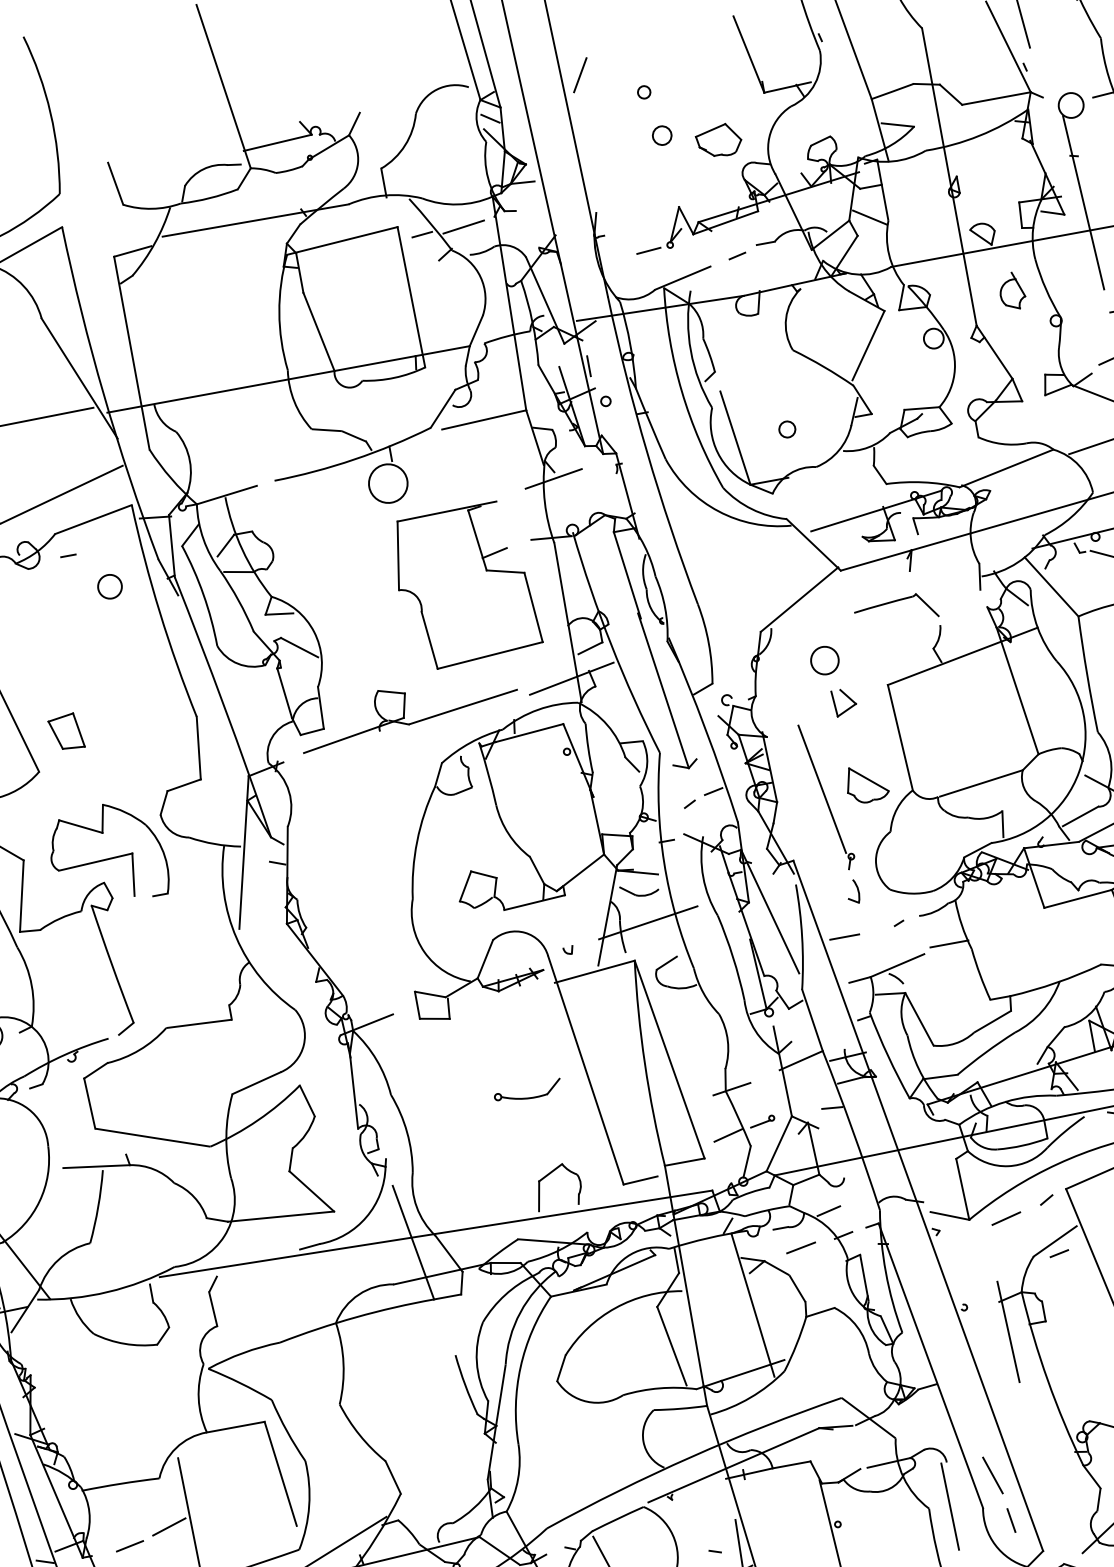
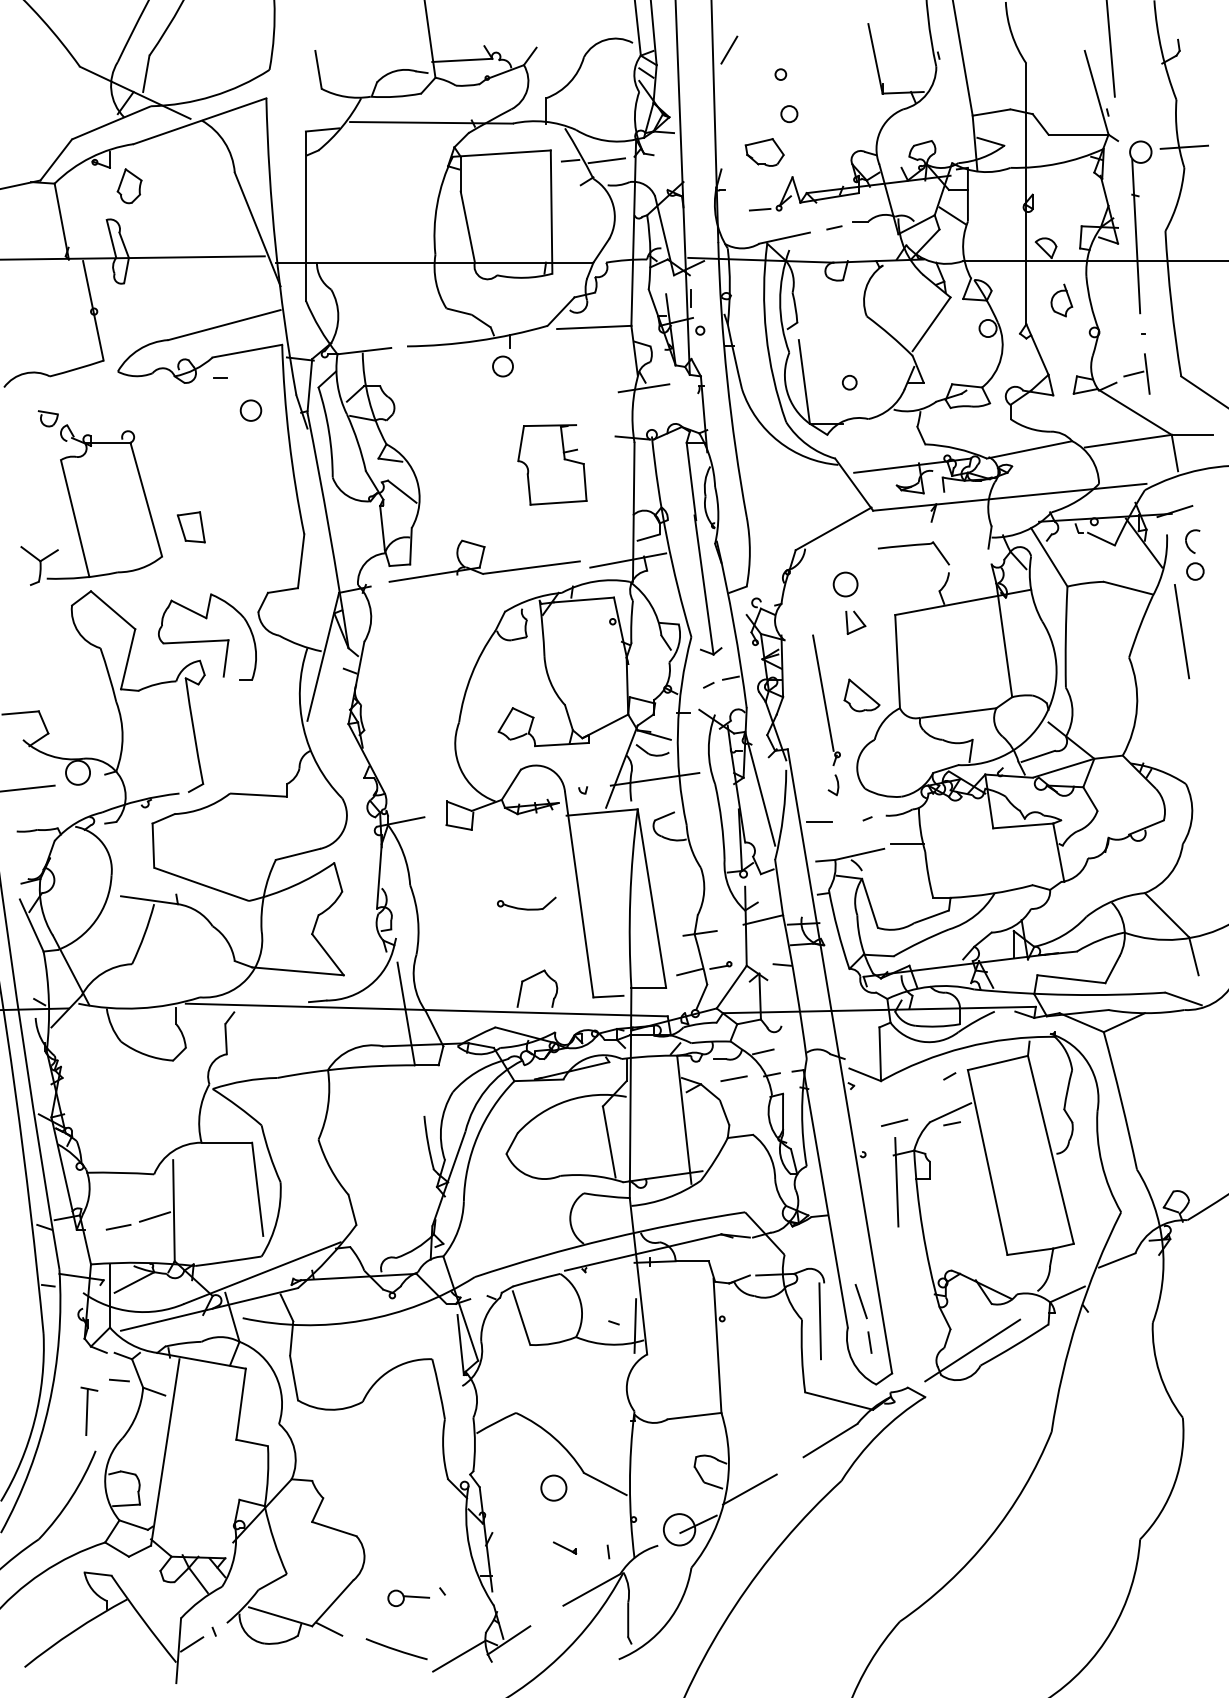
part: (718, 141) -> (764, 152), moved
circle: (387, 483) -> (502, 366), size x0.6
part: (465, 585) -> (552, 464), size x0.6
line: (1006, 1218) -> (894, 1122), moved

